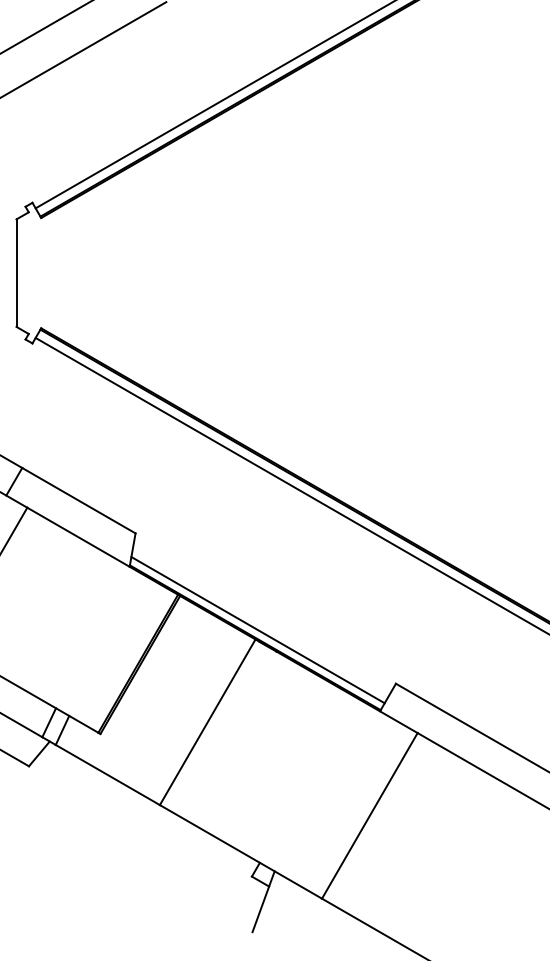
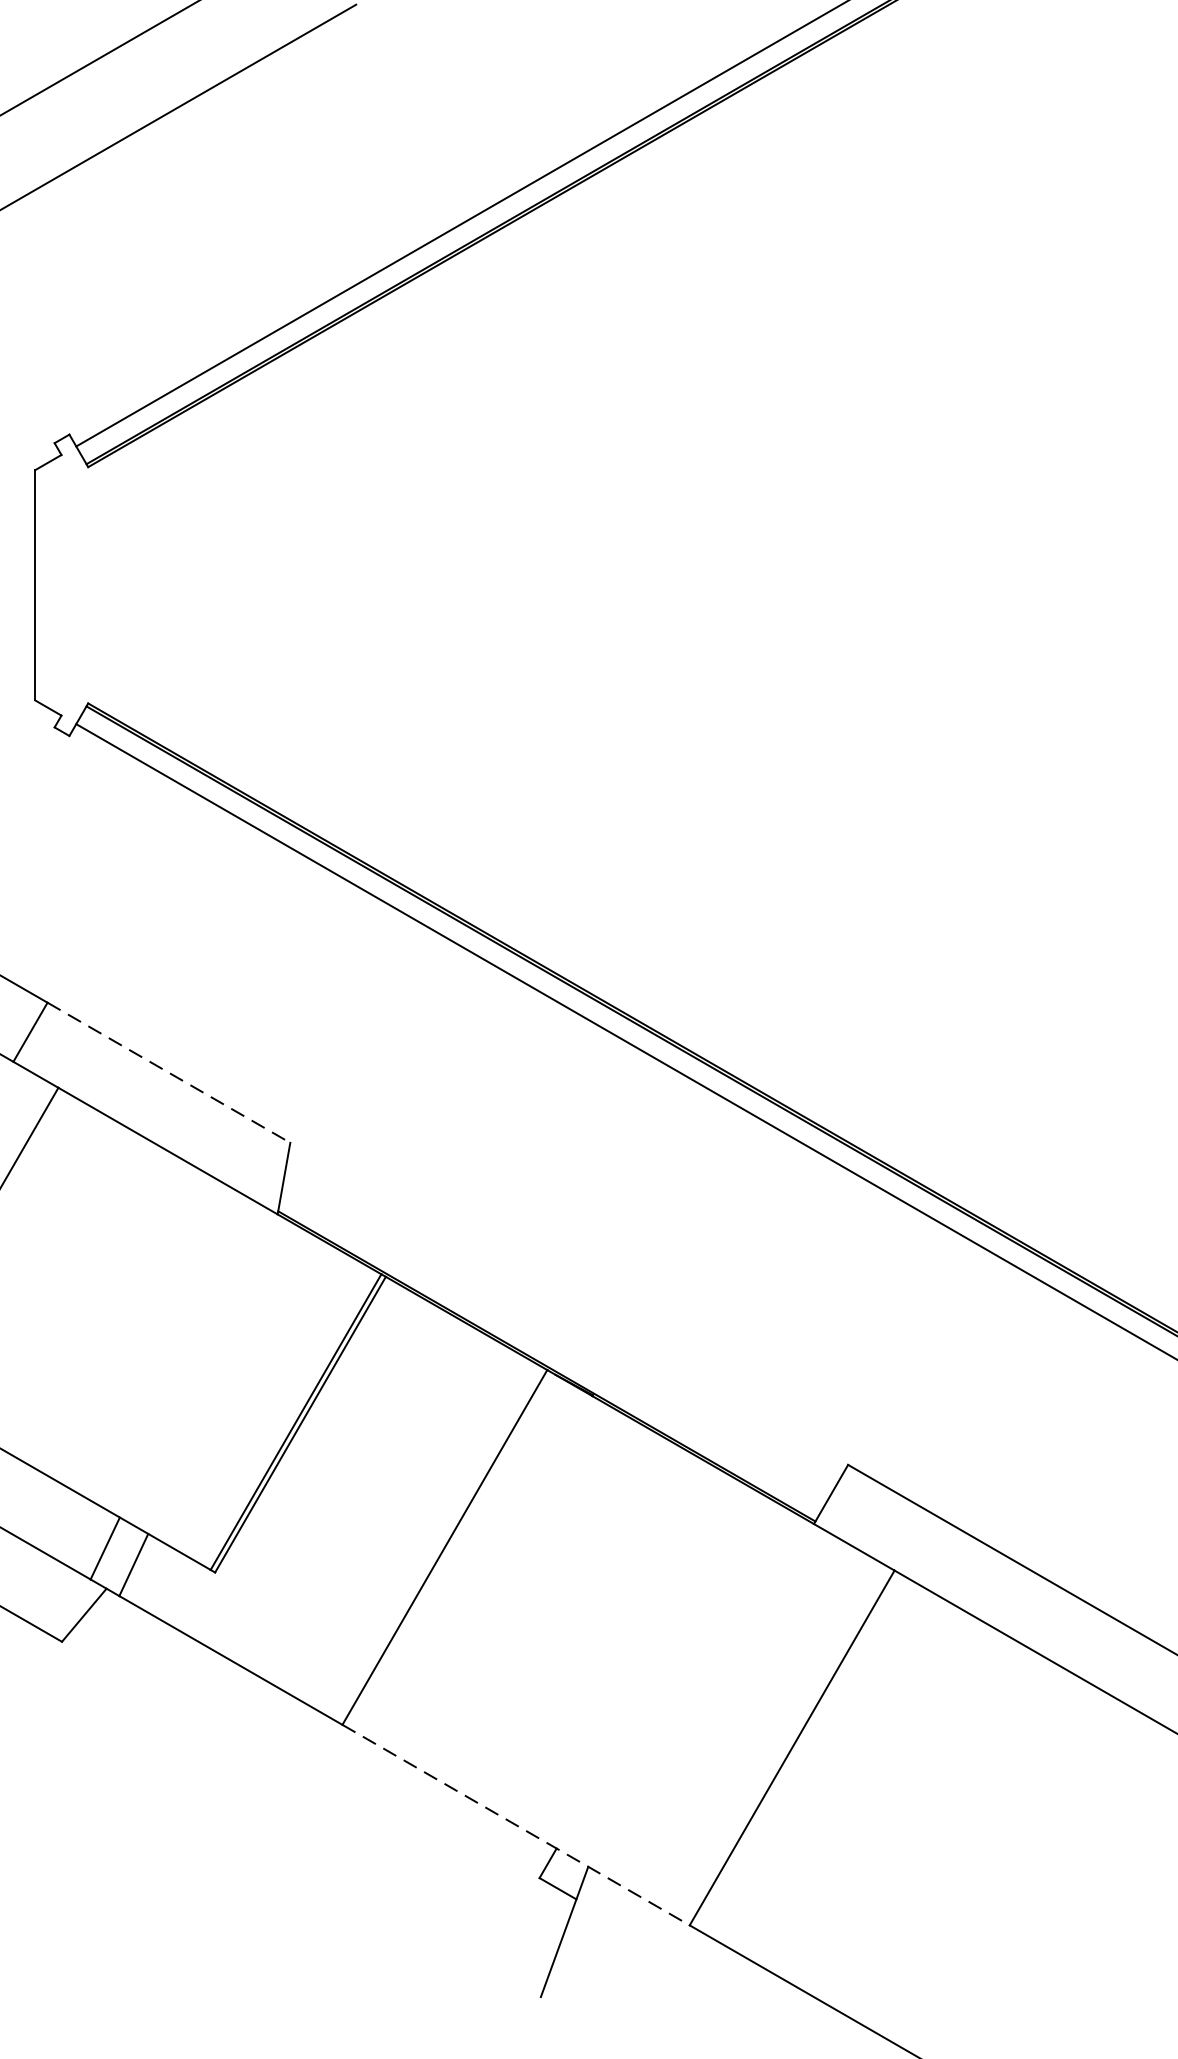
line: (79, 500) -> (170, 1072), solid -> dashed
line: (257, 630) -> (551, 1350), removed
line: (240, 851) -> (515, 1824), solid -> dashed

